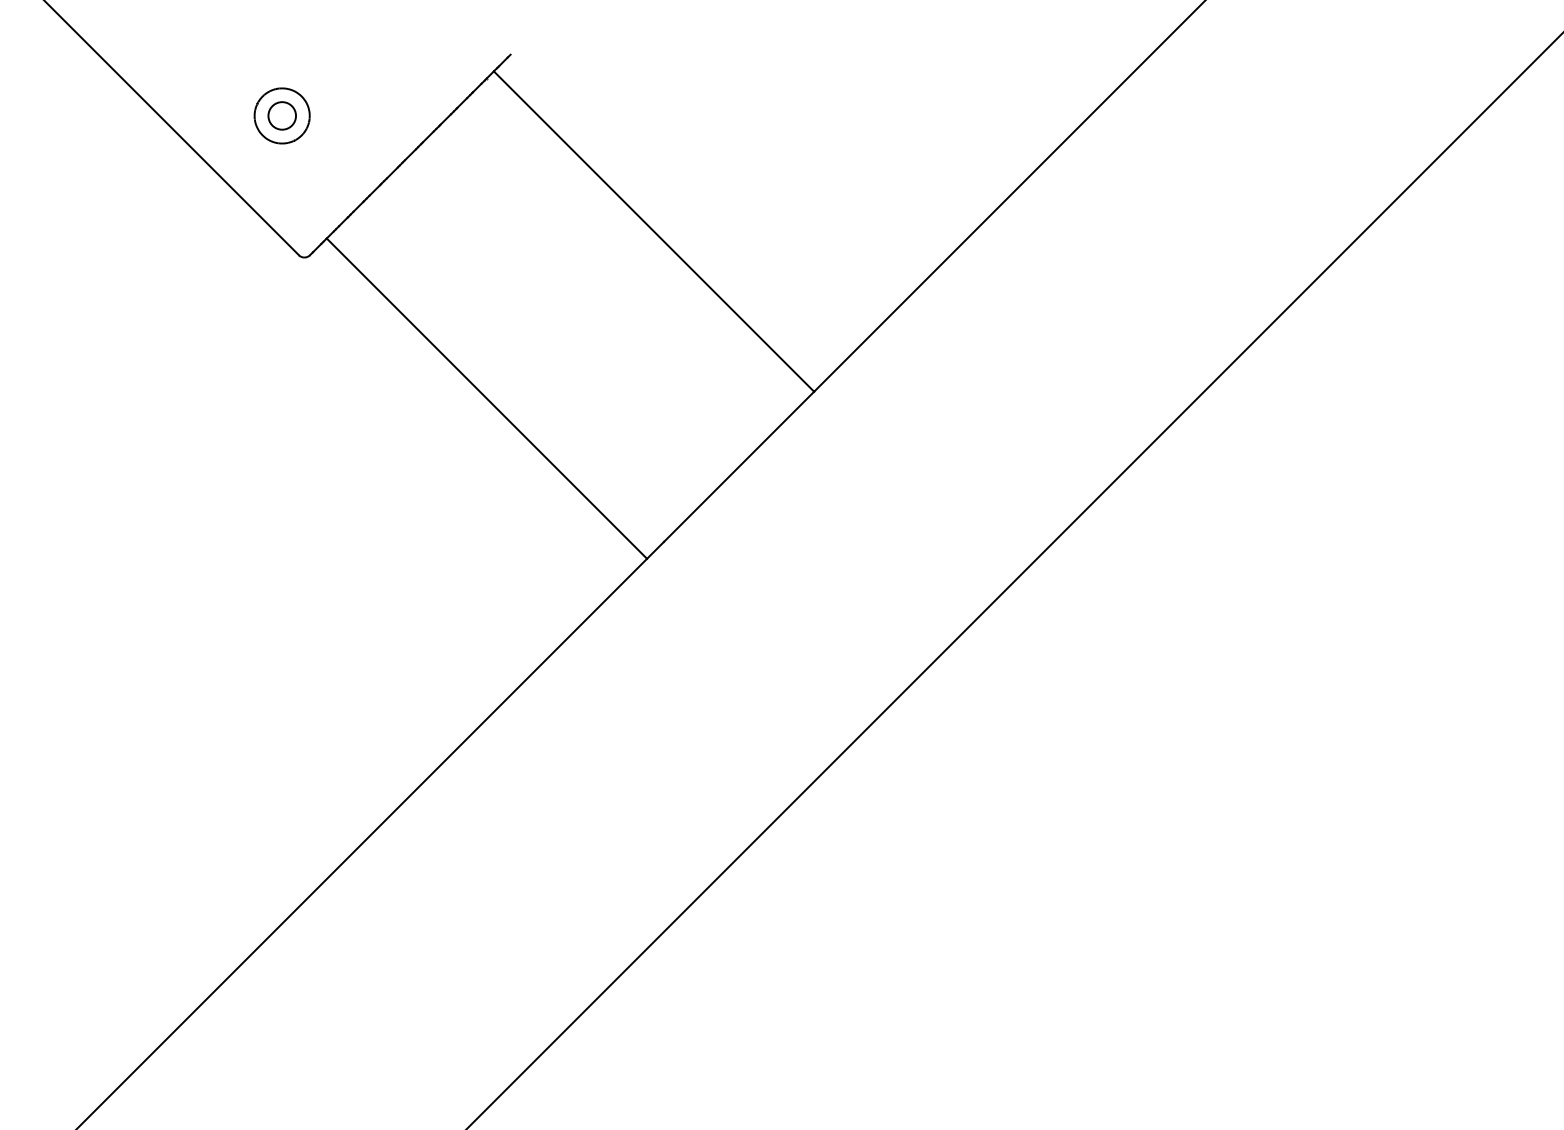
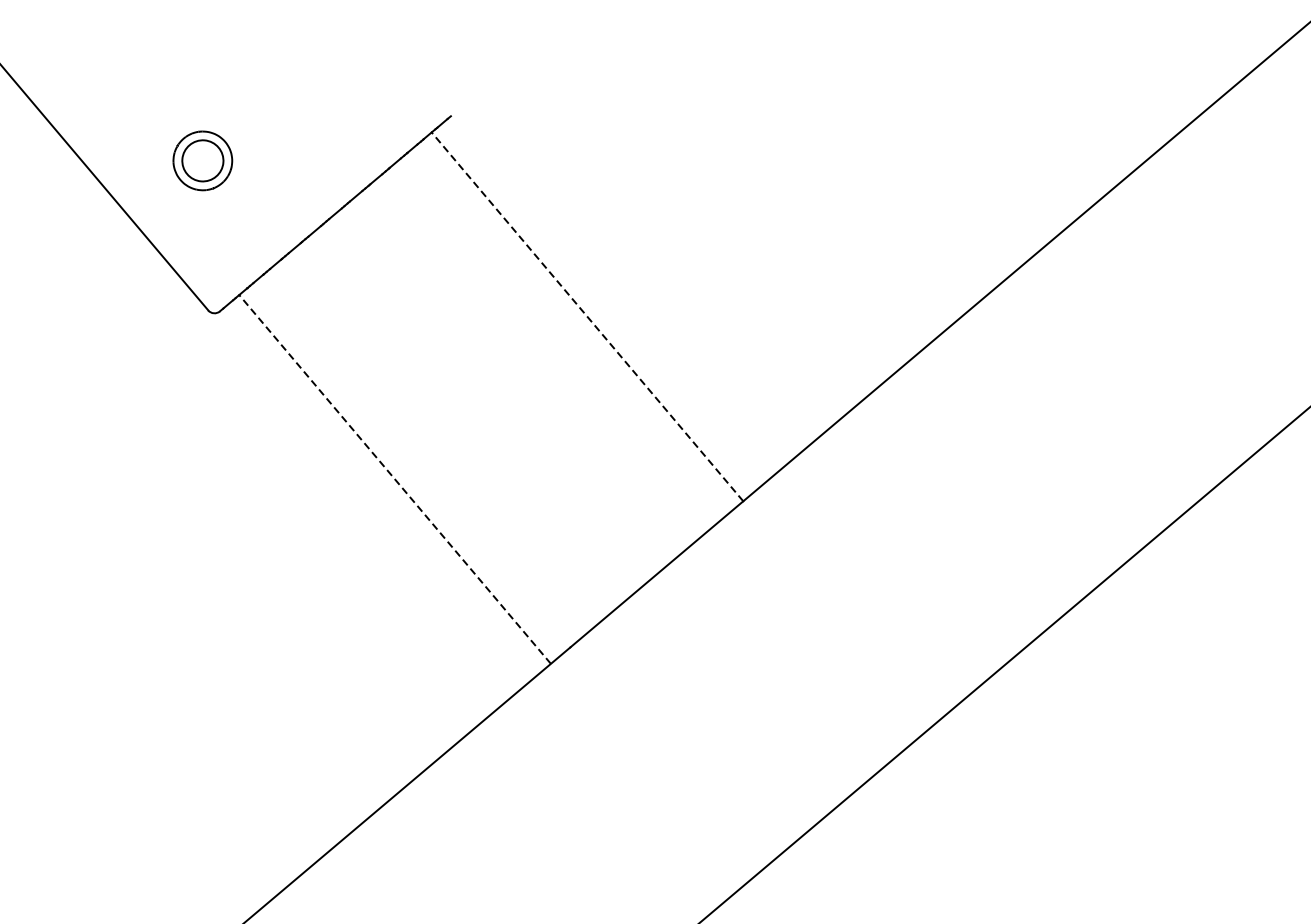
circle: (282, 115) -> (203, 160), size x1.4
line: (653, 231) -> (586, 316), solid -> dashed
line: (486, 398) -> (394, 479), solid -> dashed

